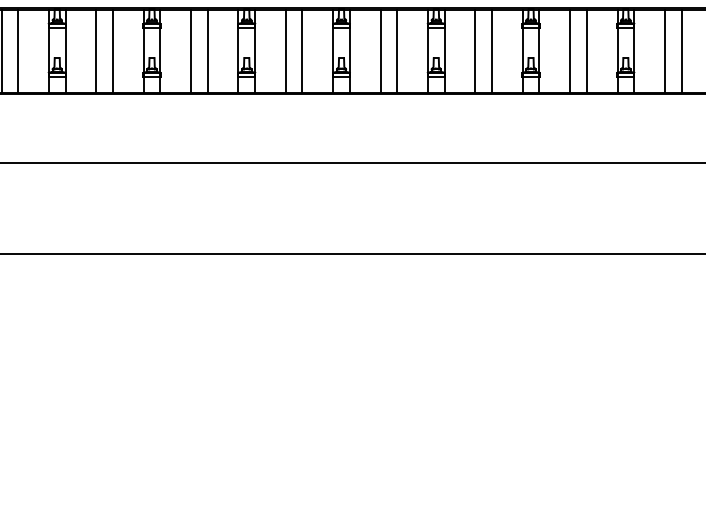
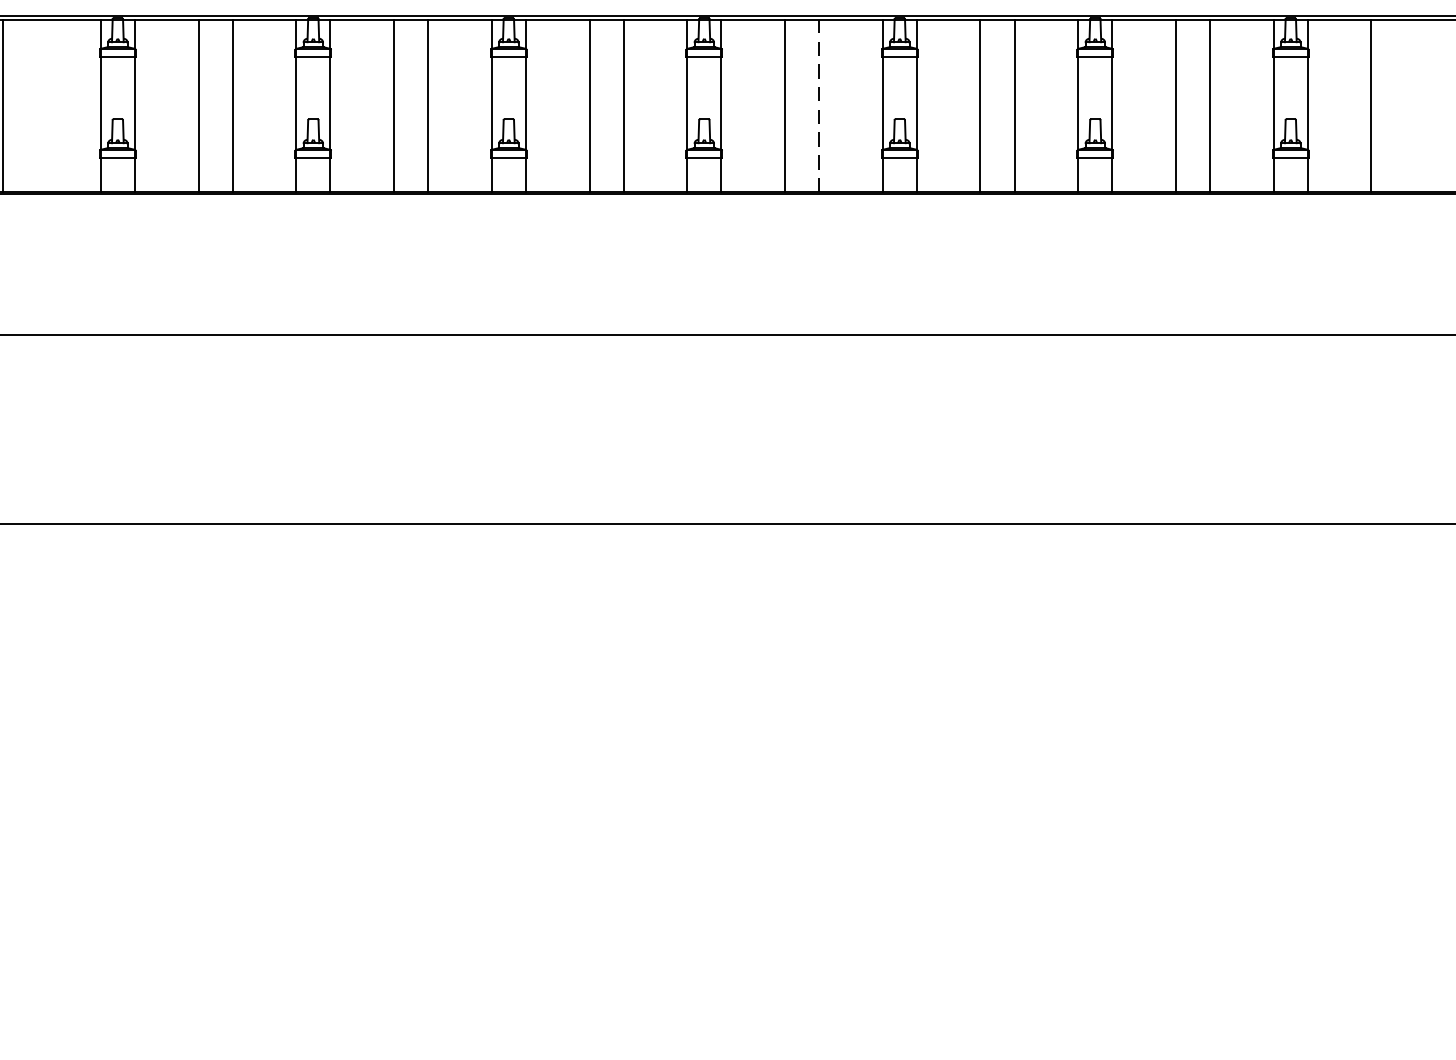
line: (18, 51) -> (37, 106), removed
line: (397, 51) -> (819, 106), solid -> dashed
line: (681, 51) -> (1405, 106), removed

